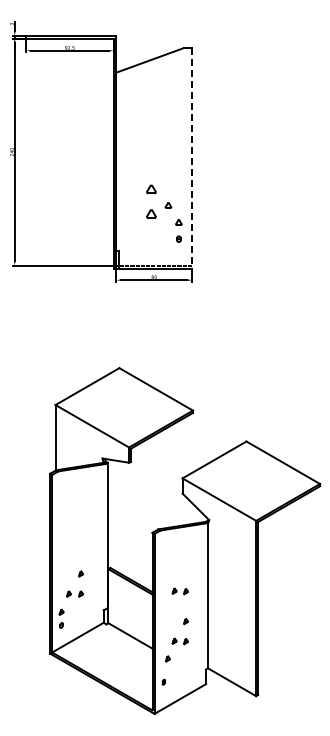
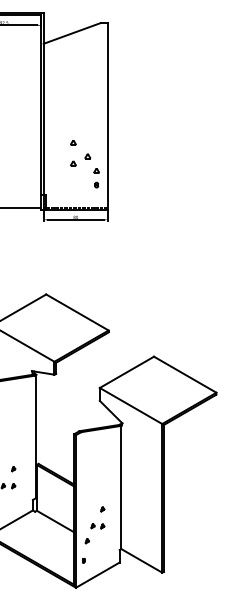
line: (192, 158) -> (108, 116), dashed -> solid
part: (151, 189) -> (73, 142), size x0.62
part: (151, 213) -> (73, 163), size x0.62
part: (179, 591) -> (97, 483), removed

